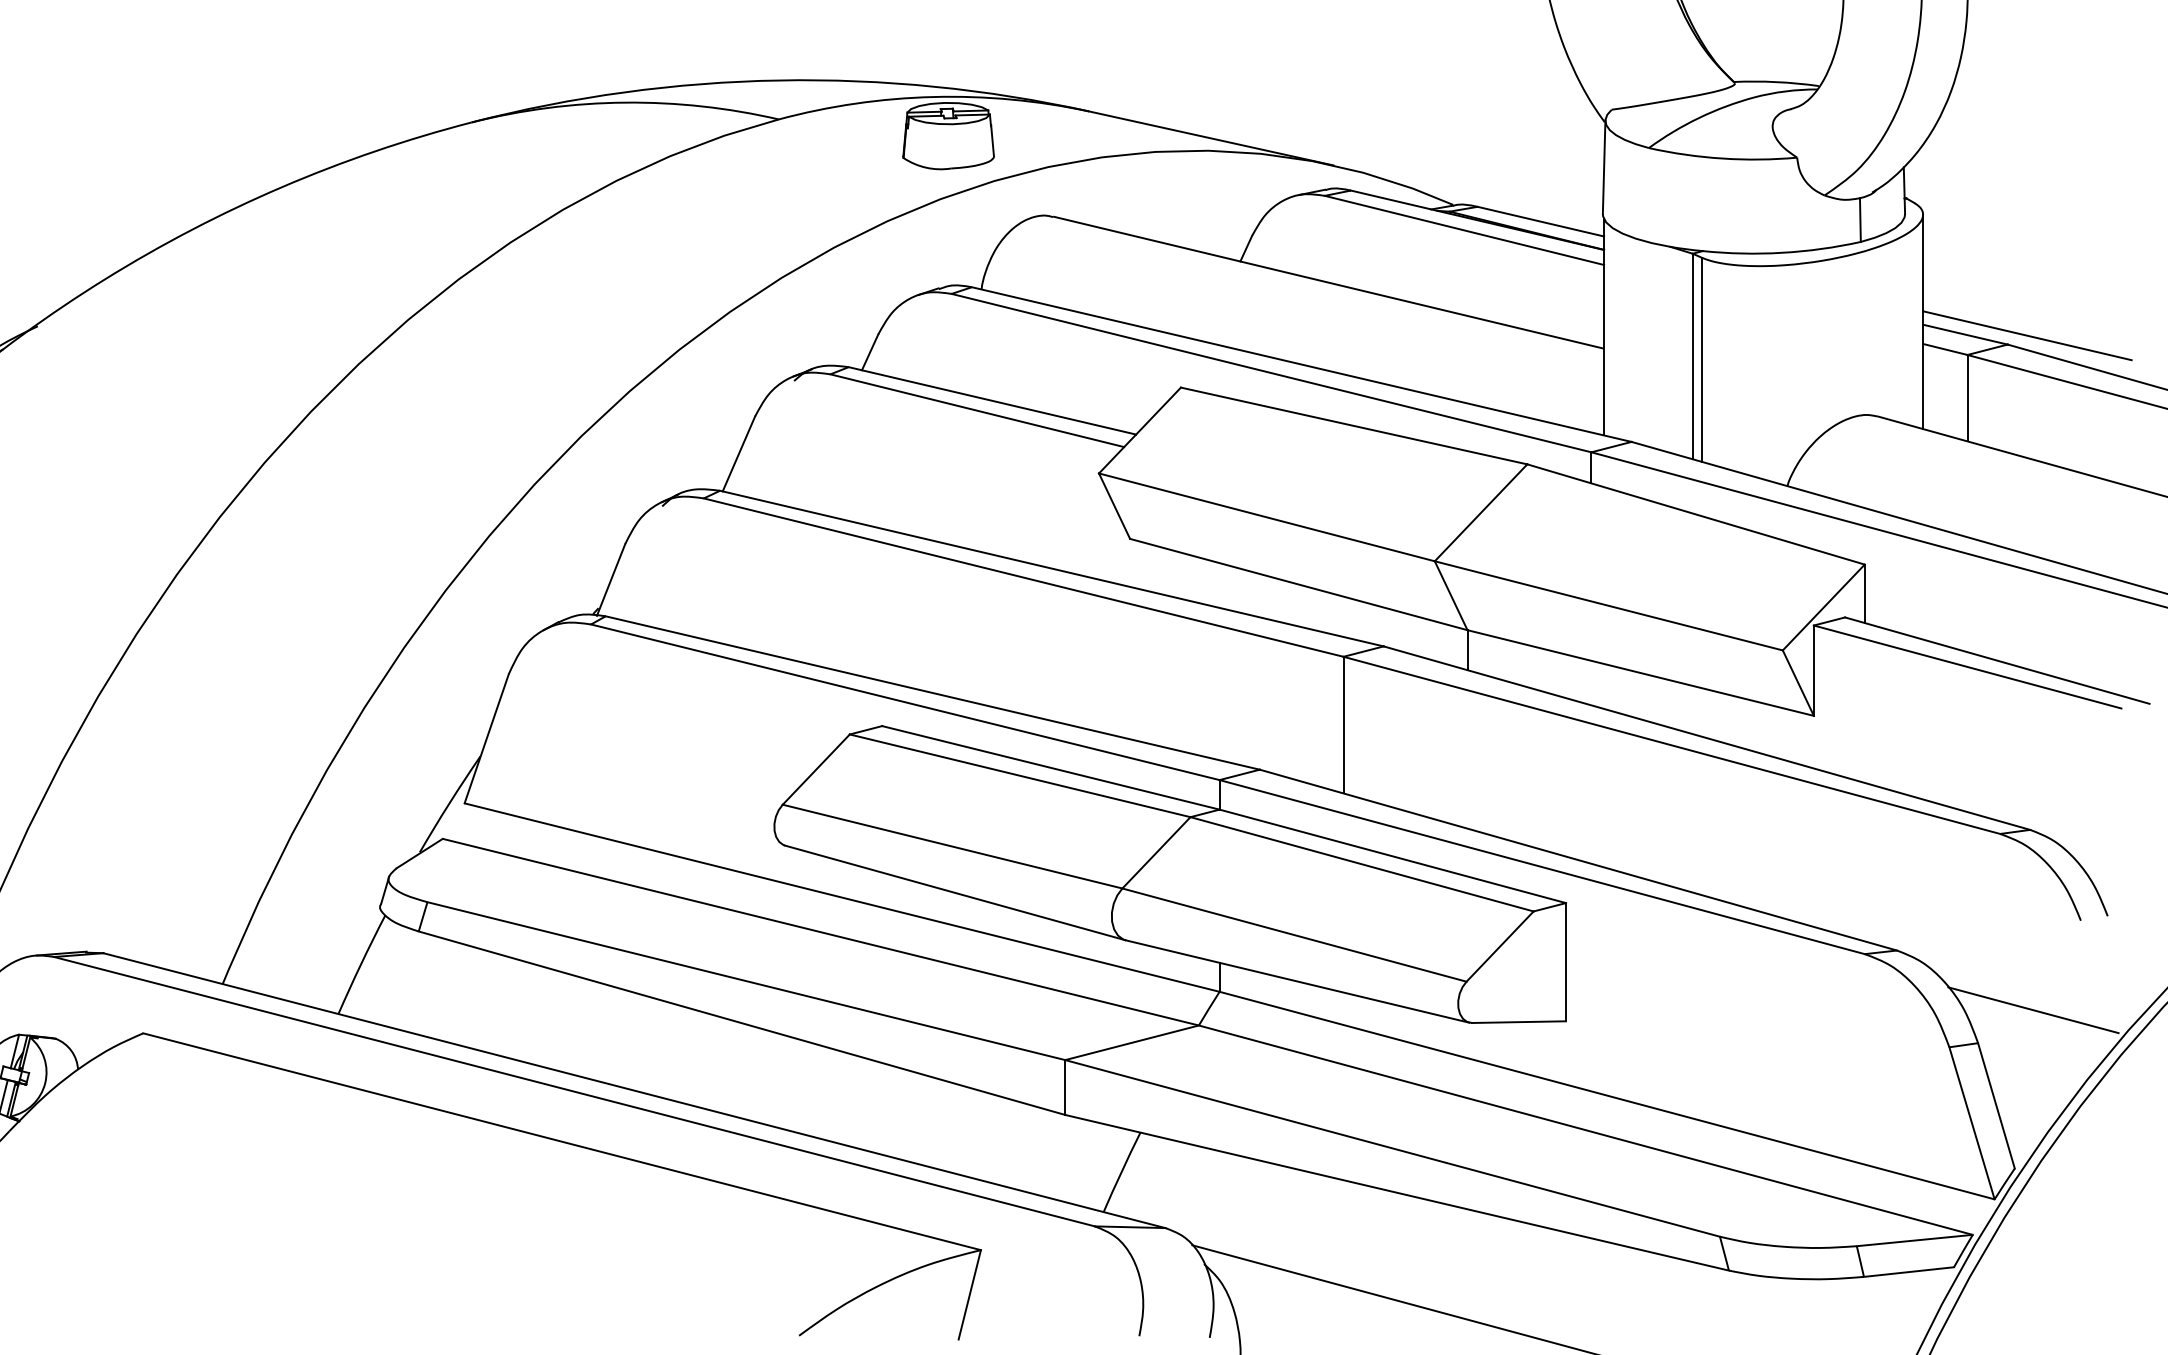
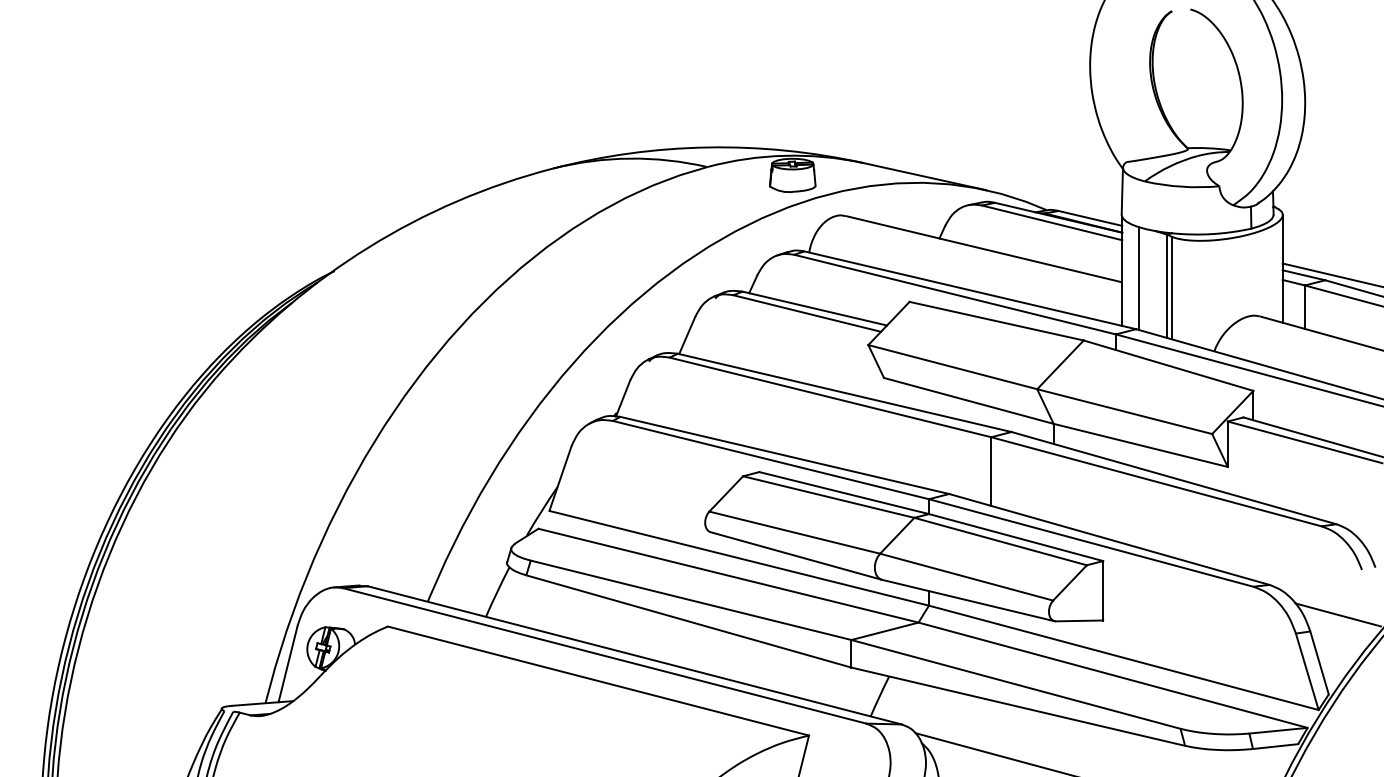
line: (1638, 341) -> (1139, 278), added

